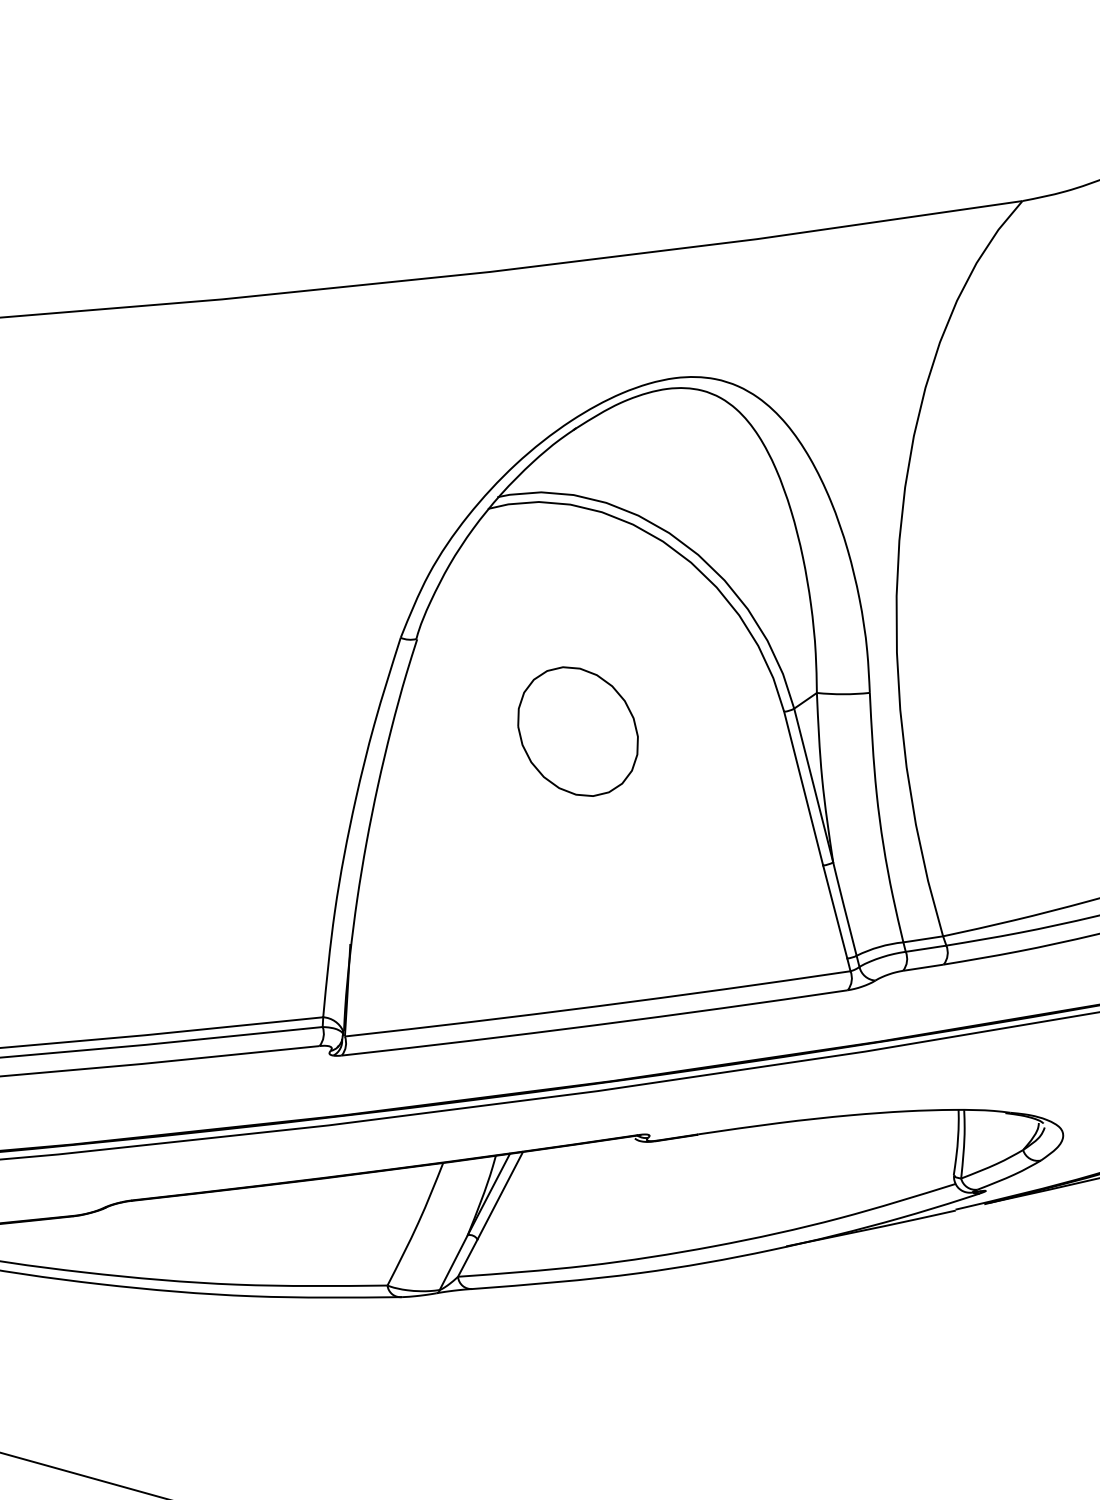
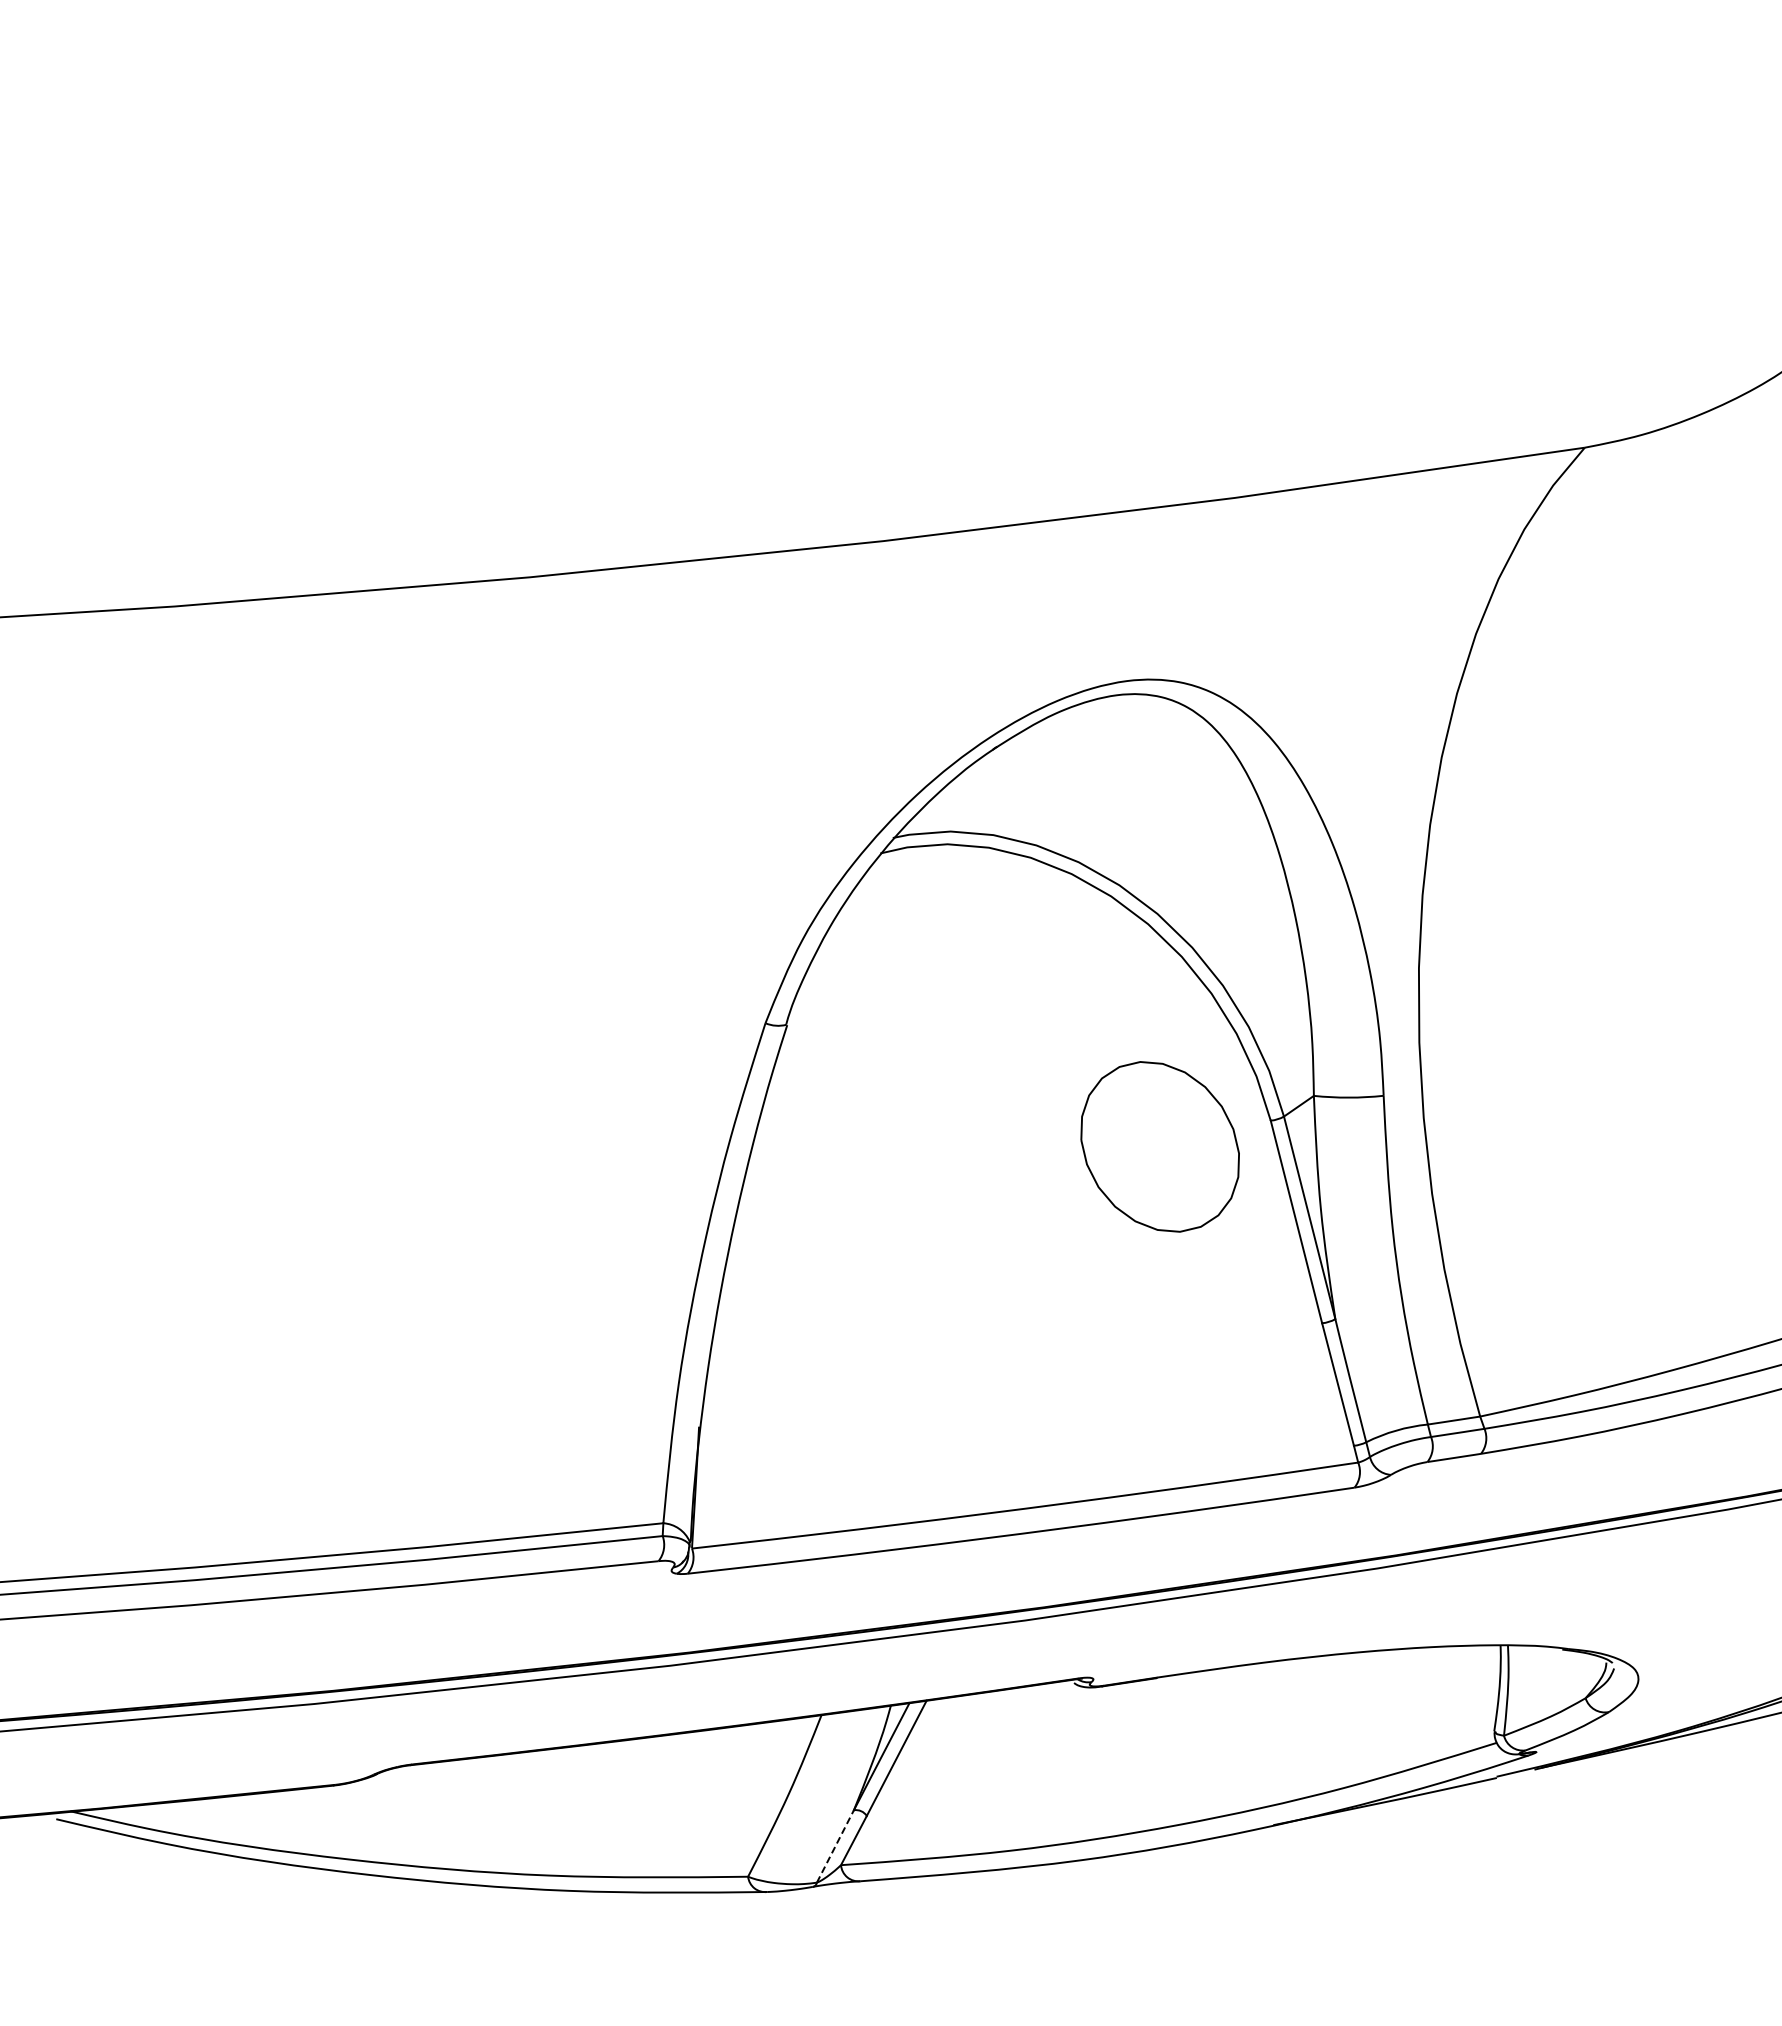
part: (577, 731) -> (1159, 1146), moved
line: (453, 1262) -> (835, 1846), solid -> dashed

